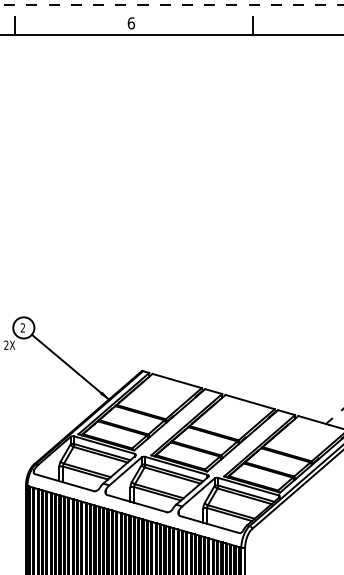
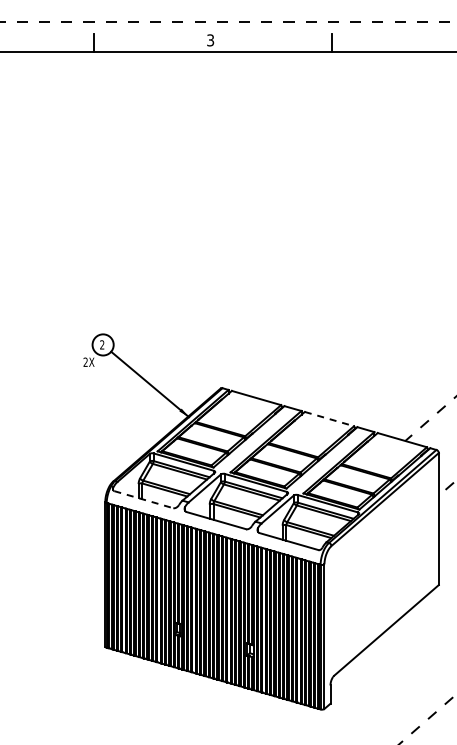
text: (131, 23) -> (210, 40), 6 -> 3
line: (250, 402) -> (329, 419), solid -> dashed
line: (64, 482) -> (143, 499), solid -> dashed

